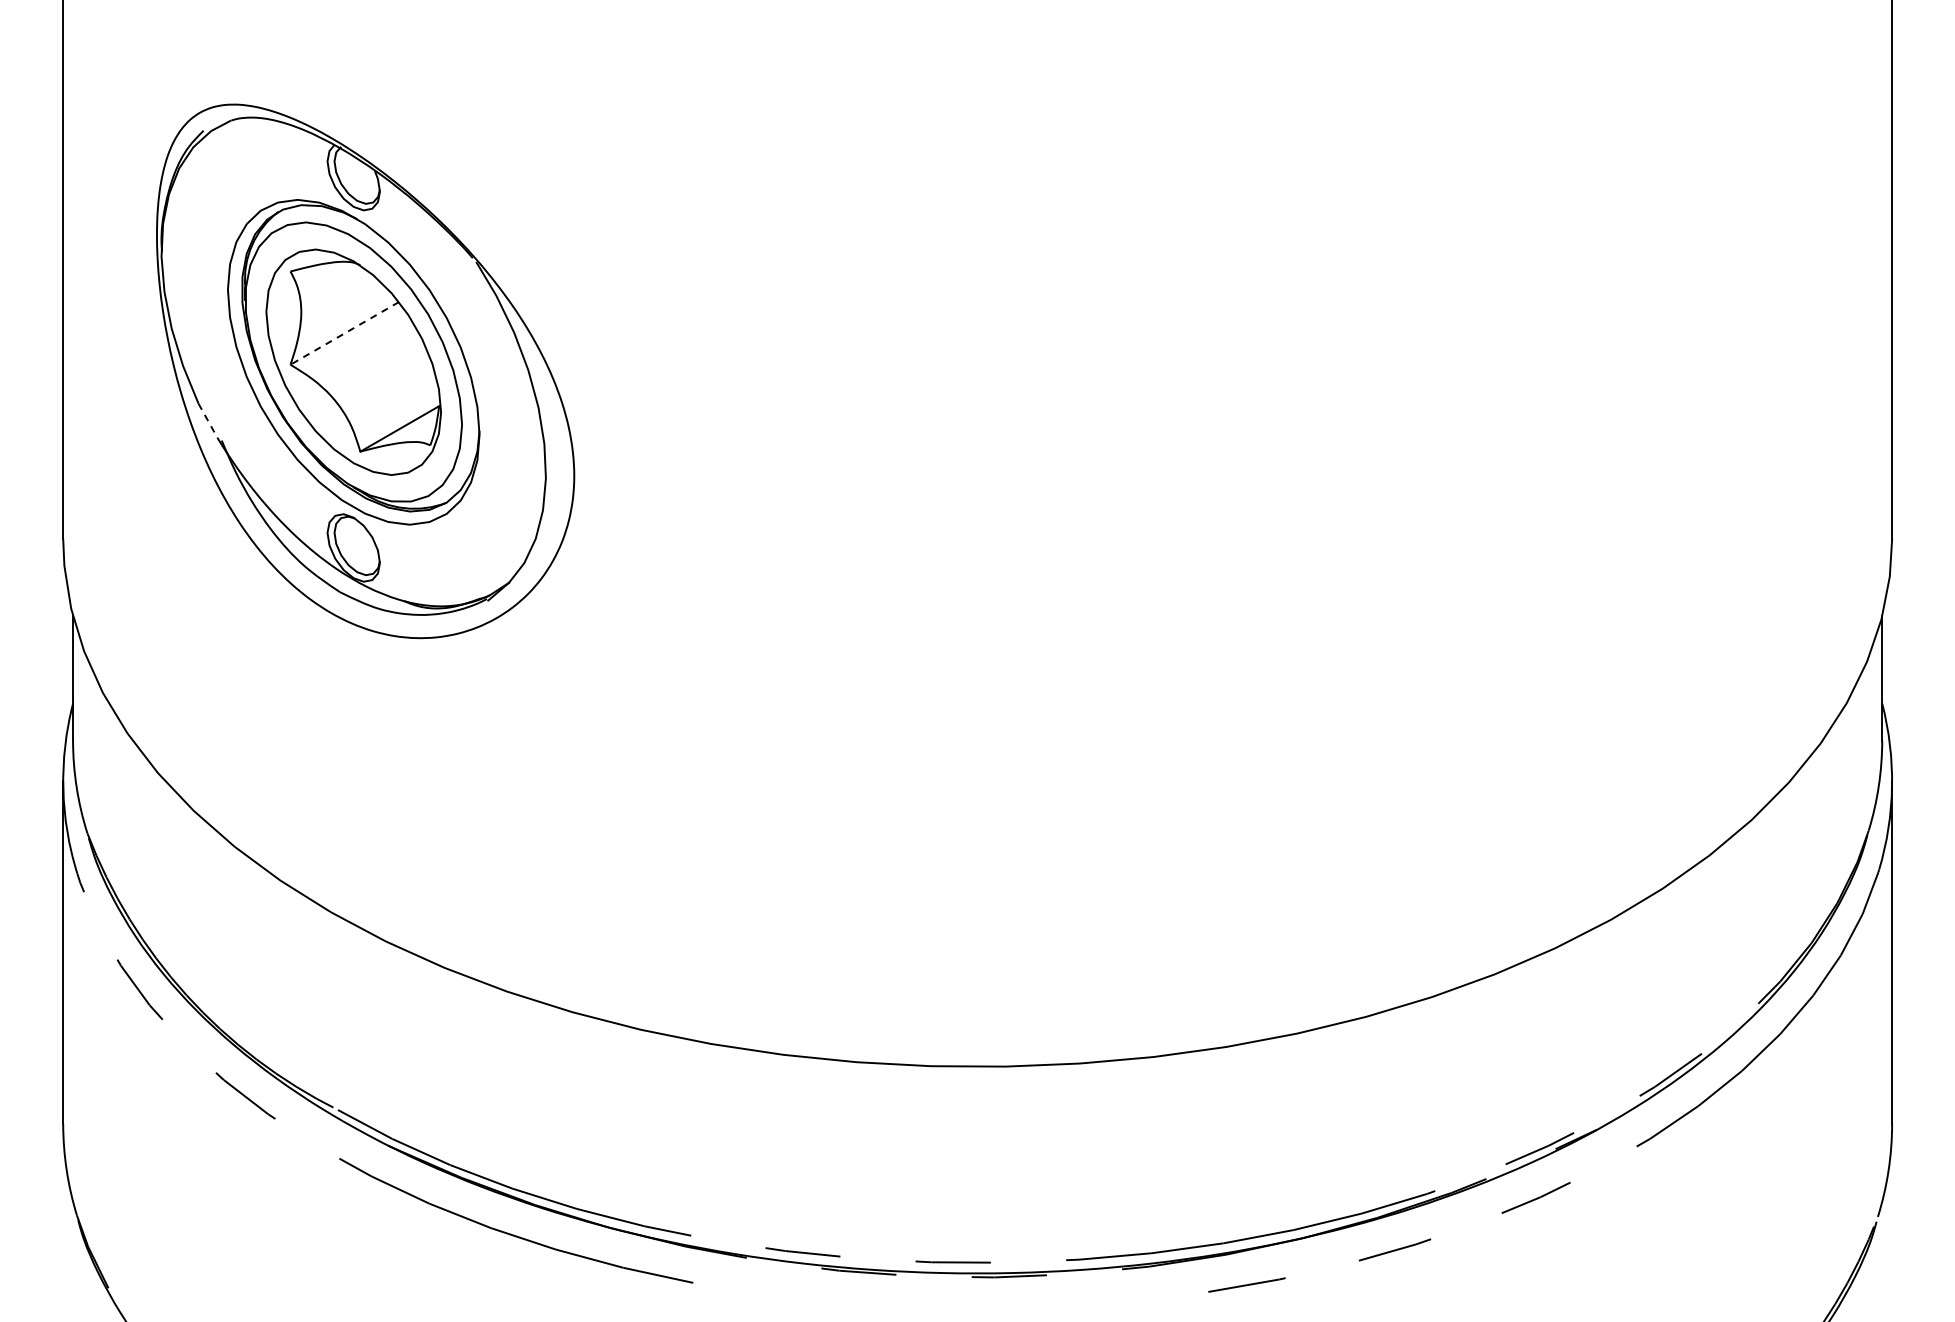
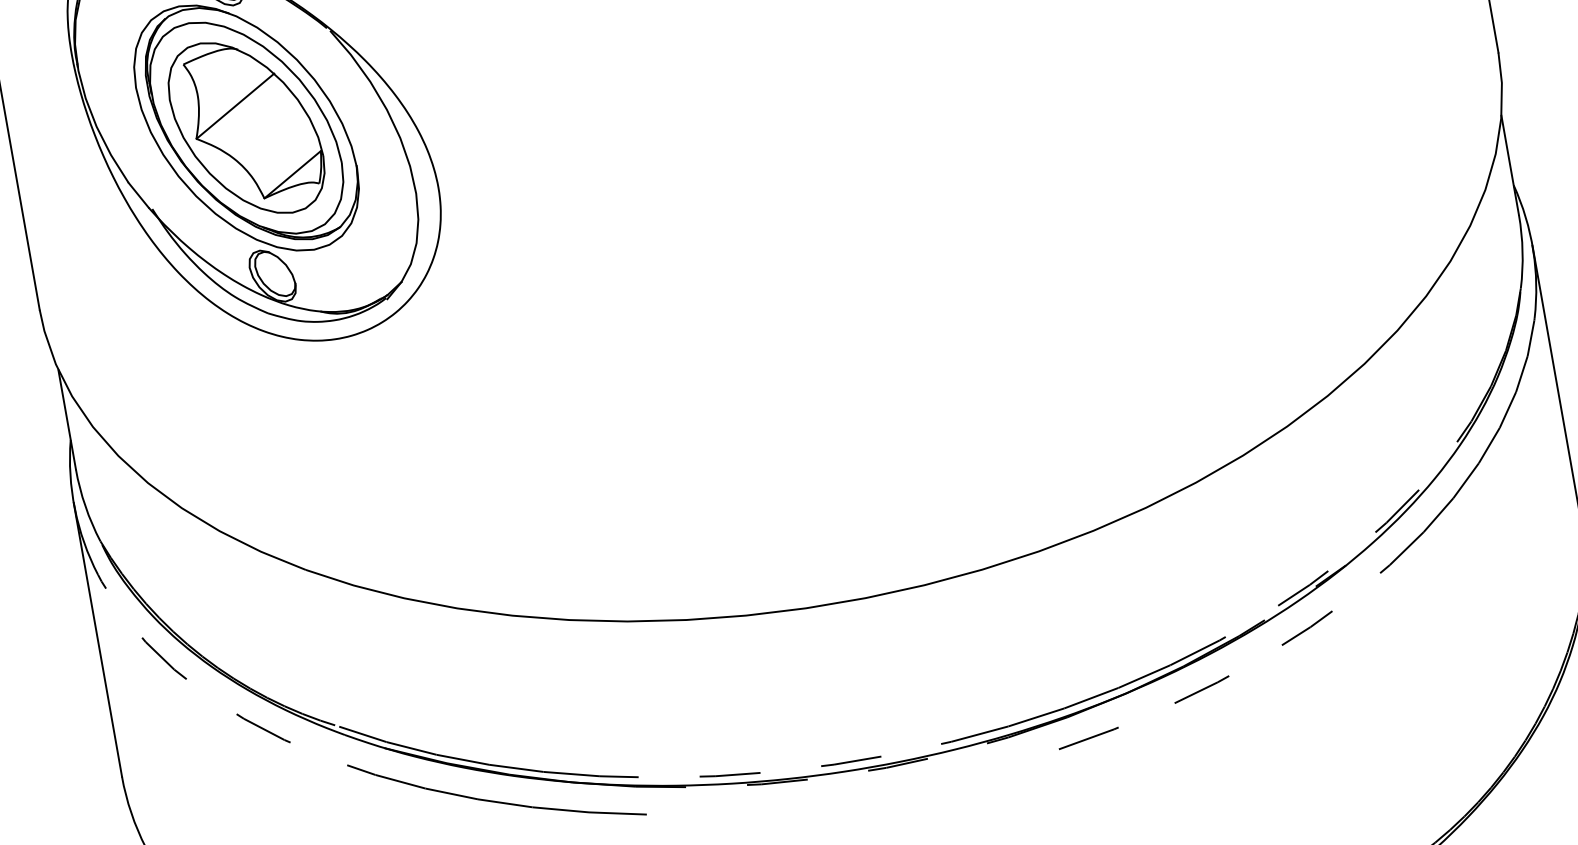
line: (344, 333) -> (235, 106), dashed -> solid
line: (208, 420) -> (138, 194), dashed -> solid

